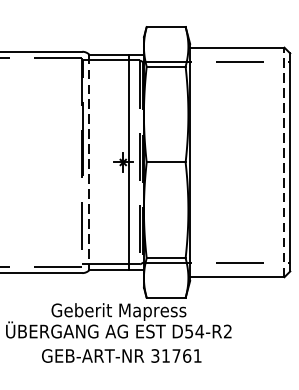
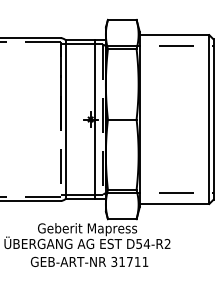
line: (284, 162) -> (209, 119), dashed -> solid
line: (89, 163) -> (65, 120), dashed -> solid
text: (186, 355) -> (137, 261), 31761 -> 31711

